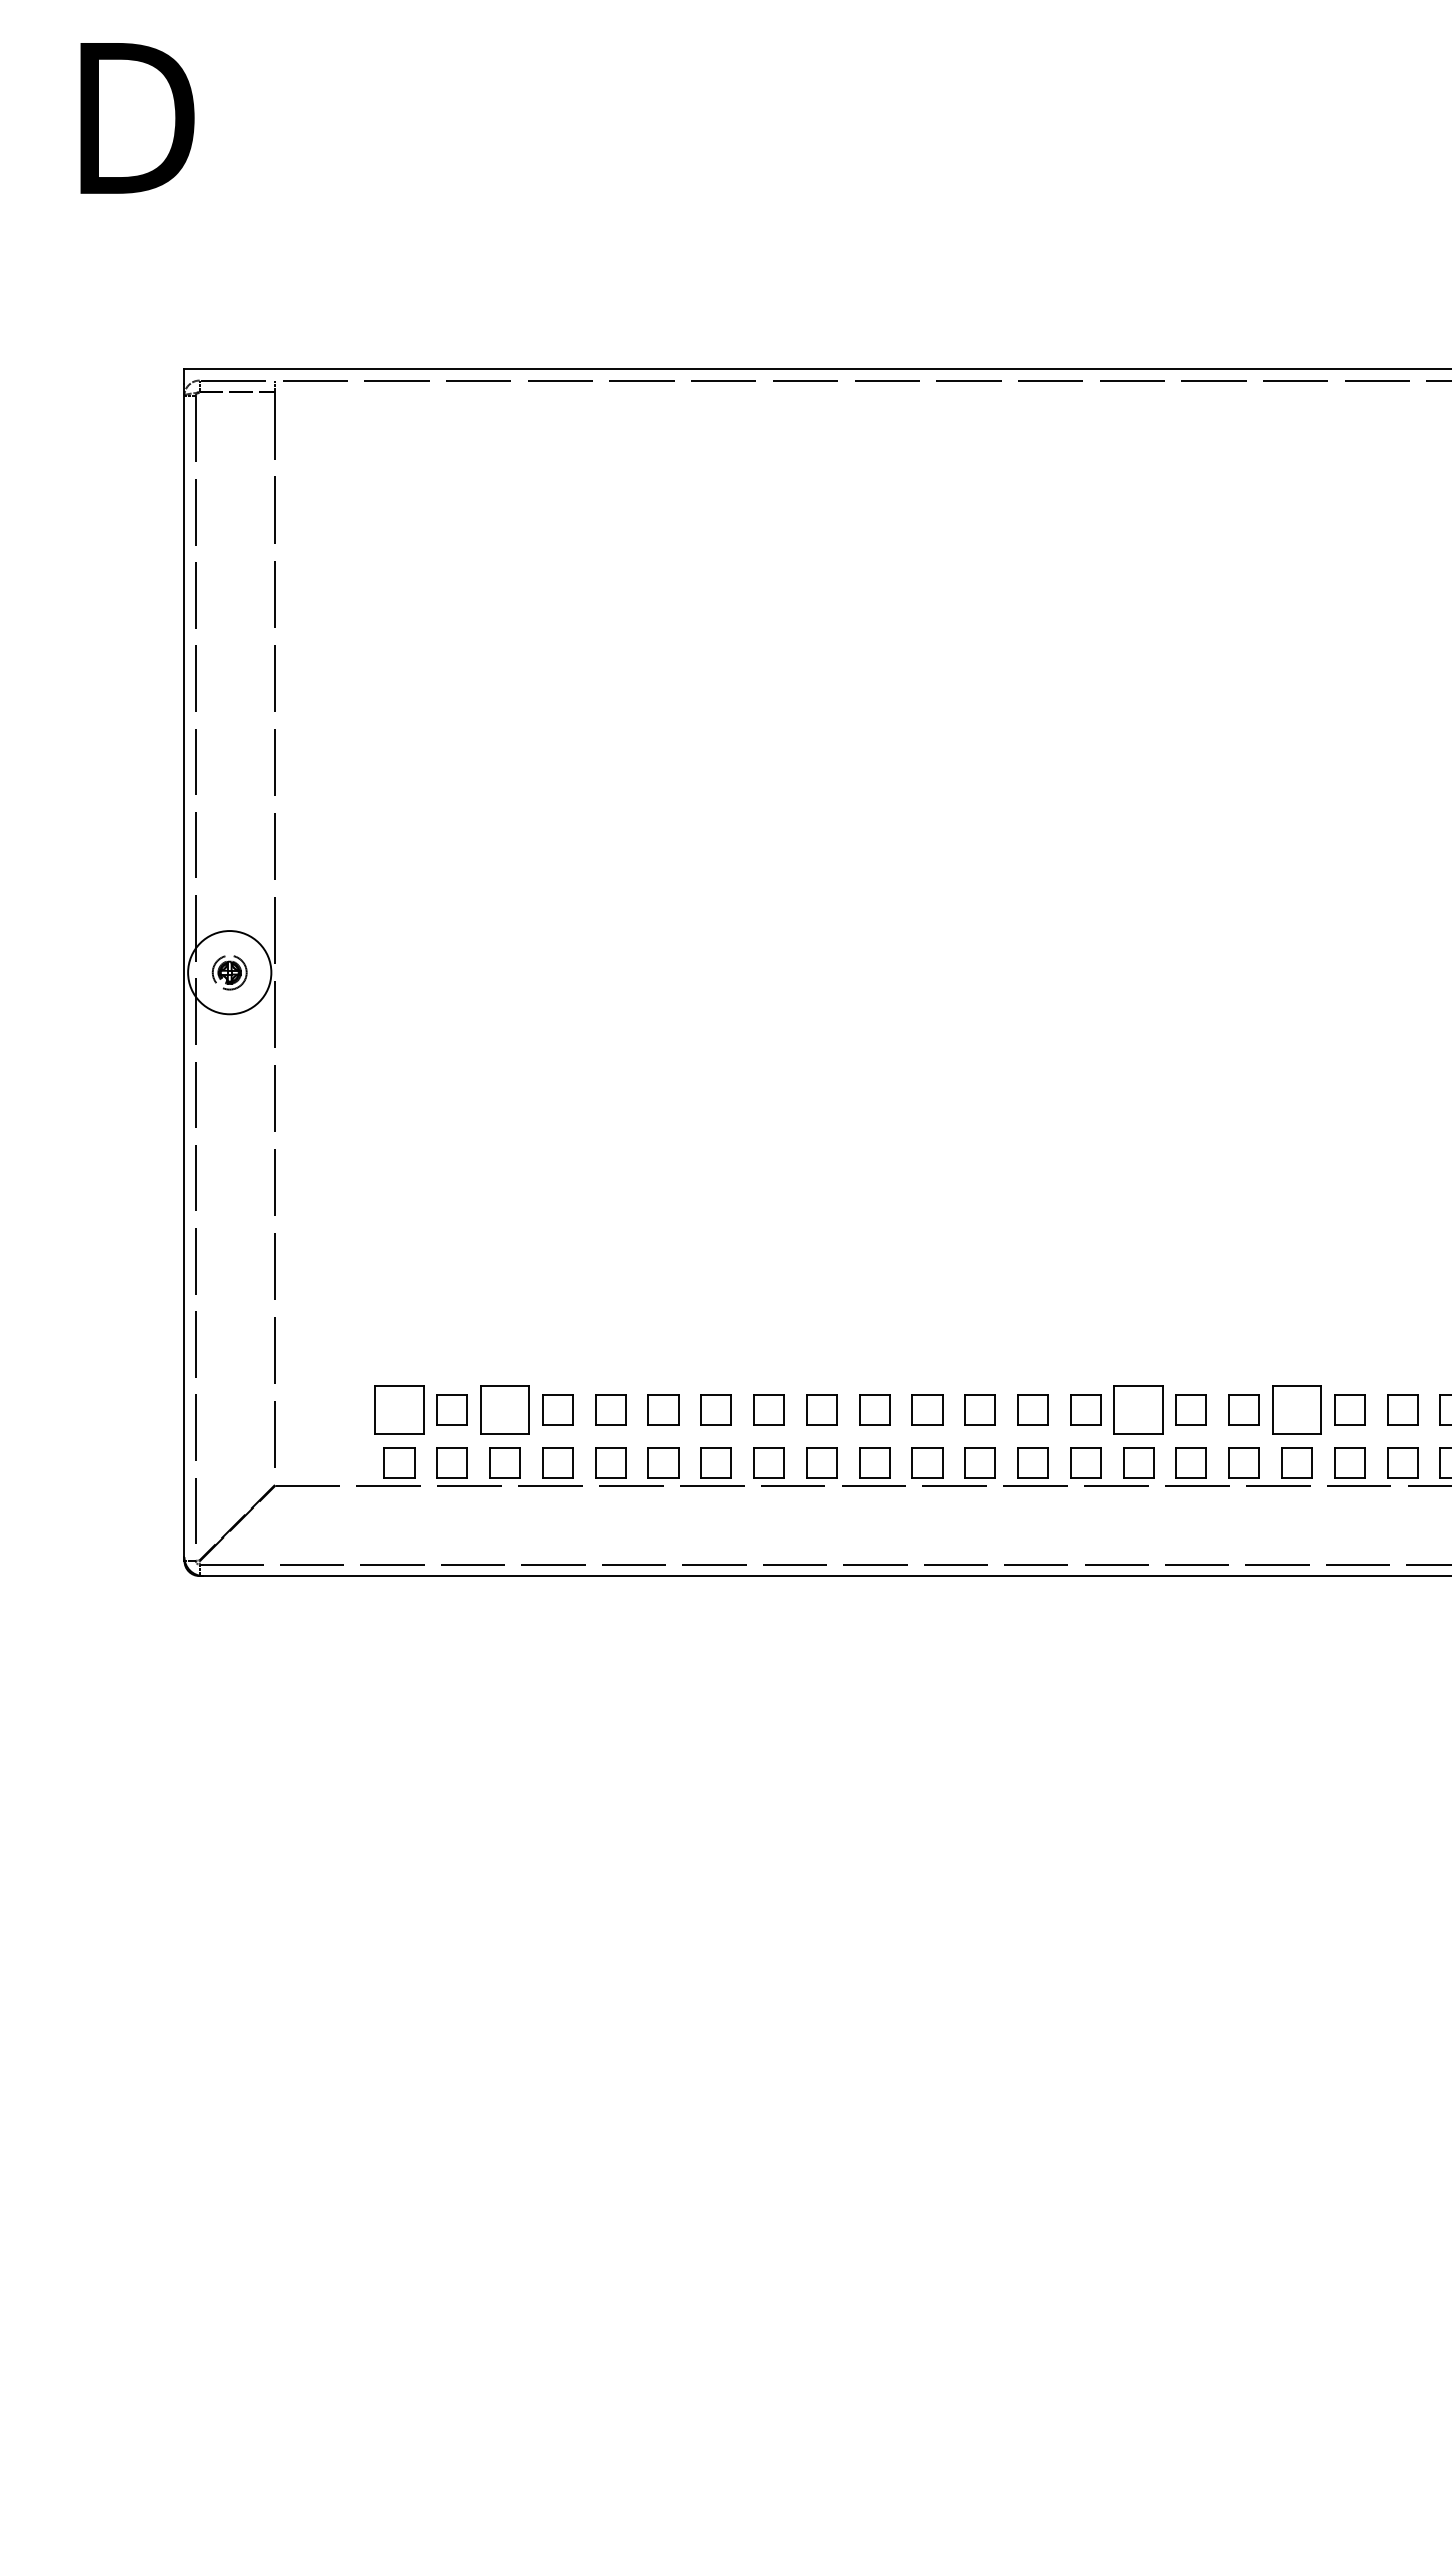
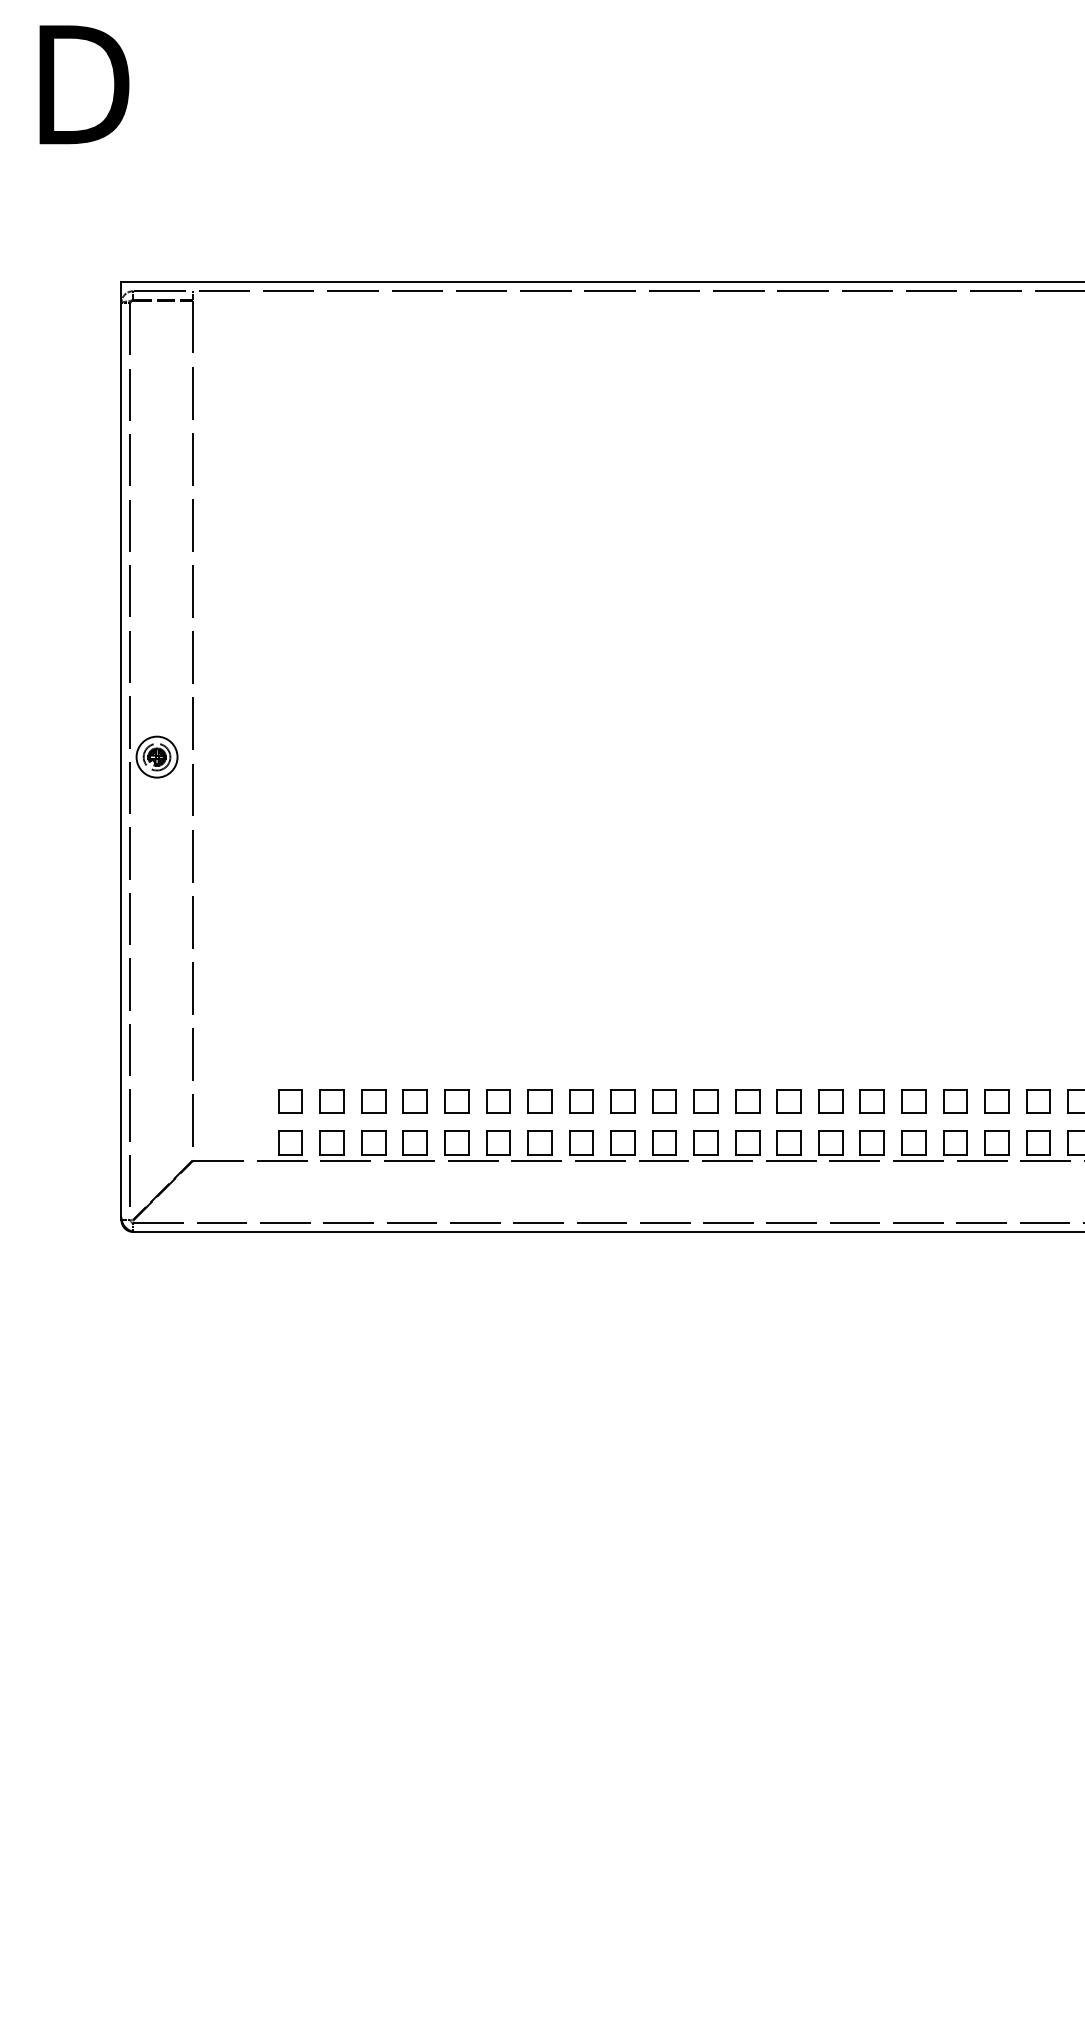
circle: (229, 972) -> (156, 757), size x0.62
part: (399, 1409) -> (290, 1100), size x0.62
part: (504, 1409) -> (373, 1100), size x0.62
part: (1138, 1409) -> (872, 1100), size x0.62
part: (1296, 1409) -> (996, 1100), size x0.62

